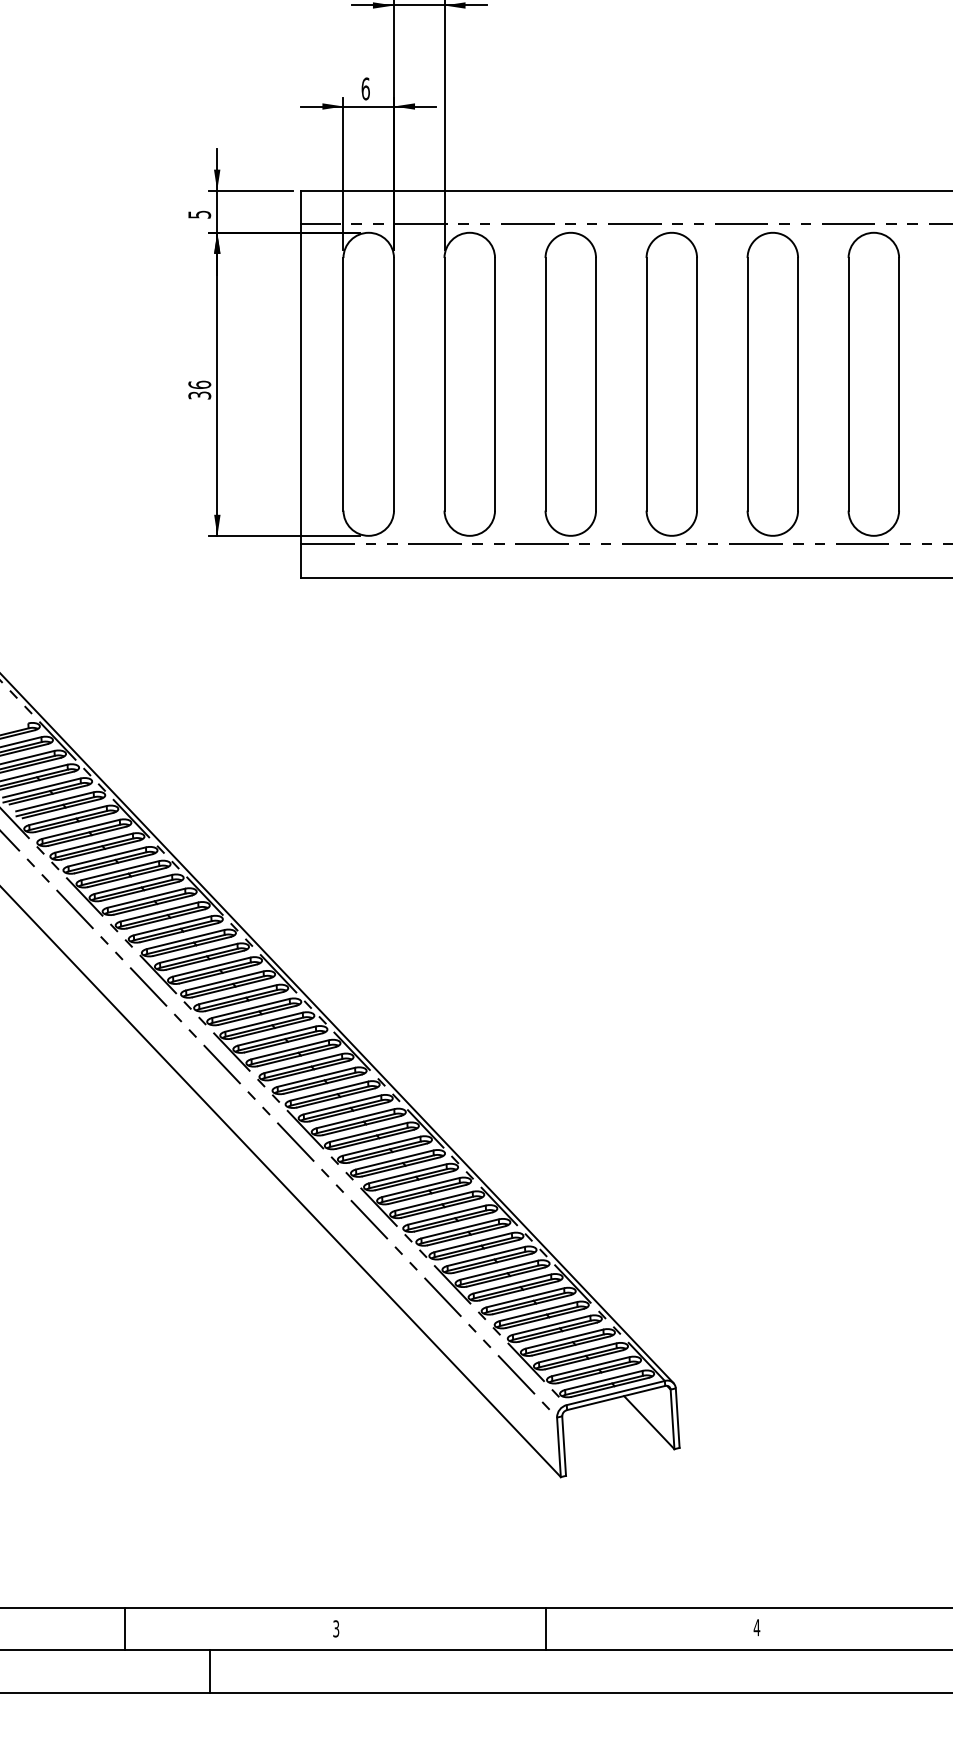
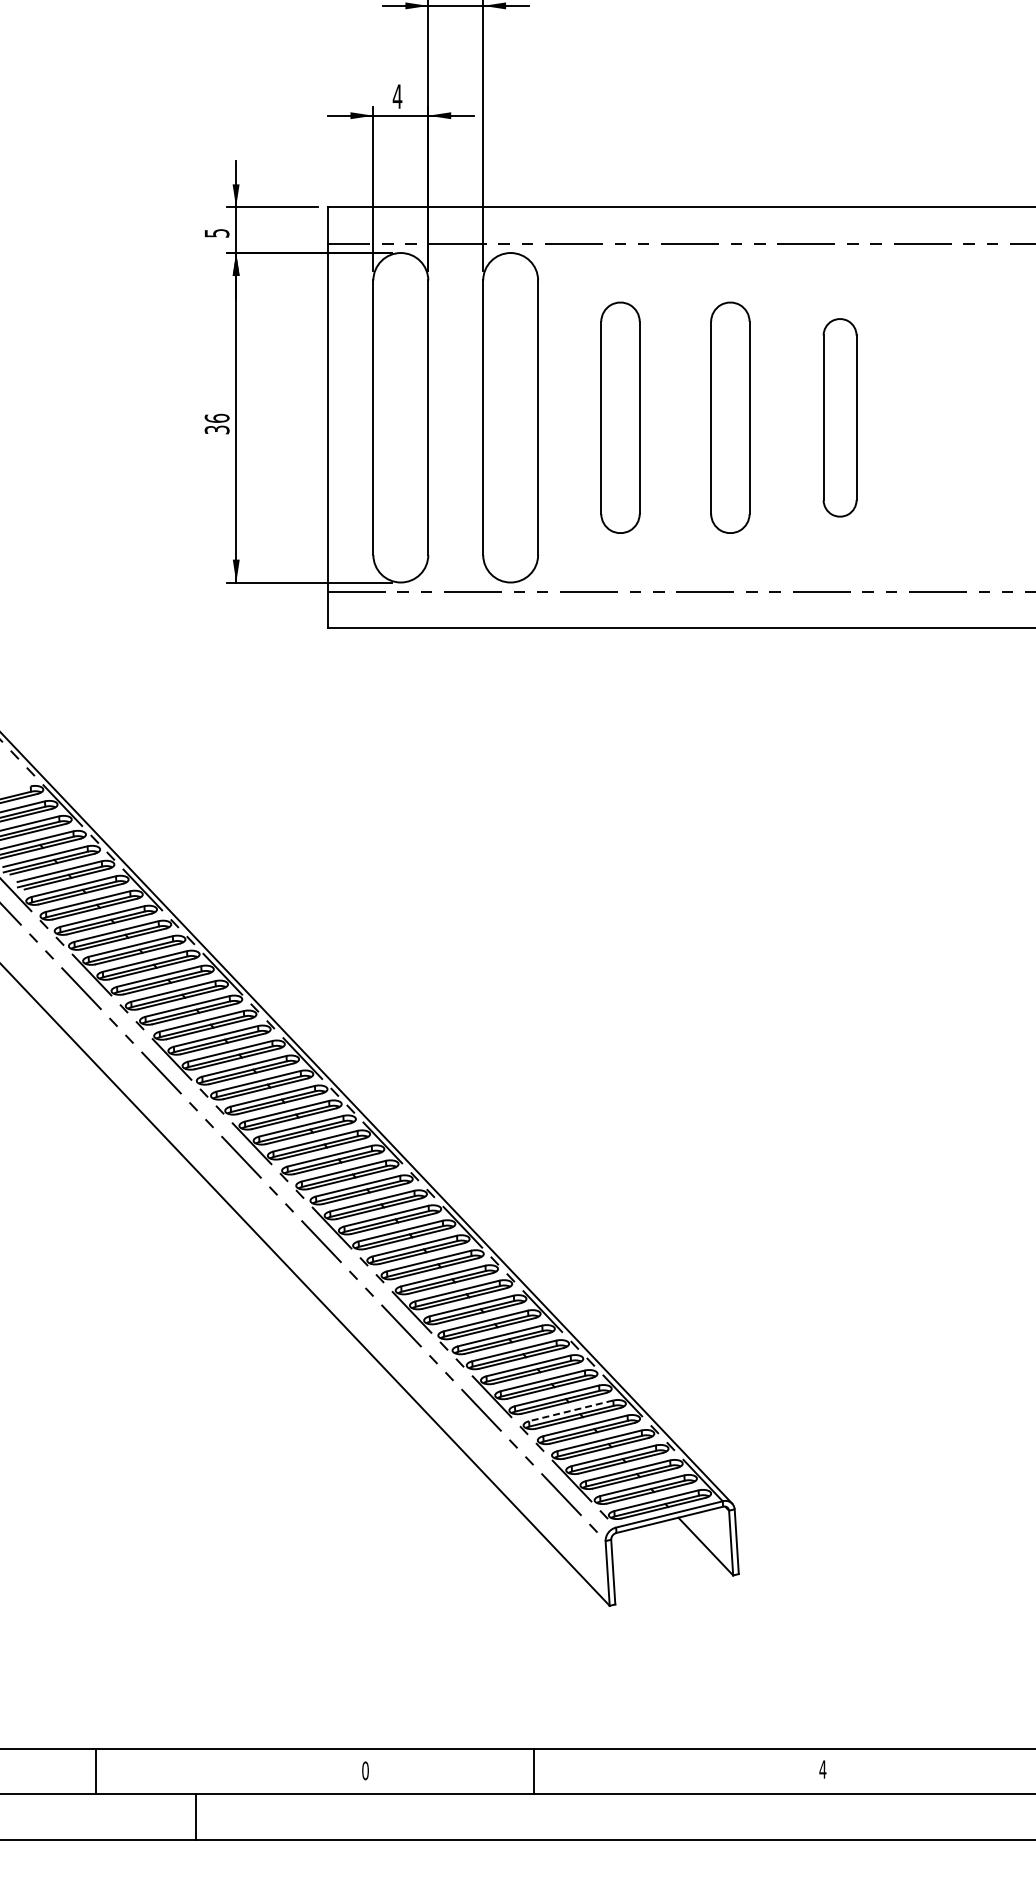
text: (365, 88) -> (397, 96), 6 -> 4
part: (570, 384) -> (620, 417), size x0.7
part: (671, 384) -> (730, 417), size x0.7
part: (772, 384) -> (839, 417), size x0.6
part: (873, 384) -> (949, 417), removed
line: (524, 1297) -> (570, 1410), solid -> dashed
text: (336, 1628) -> (365, 1770), 3 -> 0
line: (125, 1629) -> (96, 1771), moved
line: (545, 1629) -> (533, 1771), moved
line: (209, 1671) -> (195, 1817), moved

